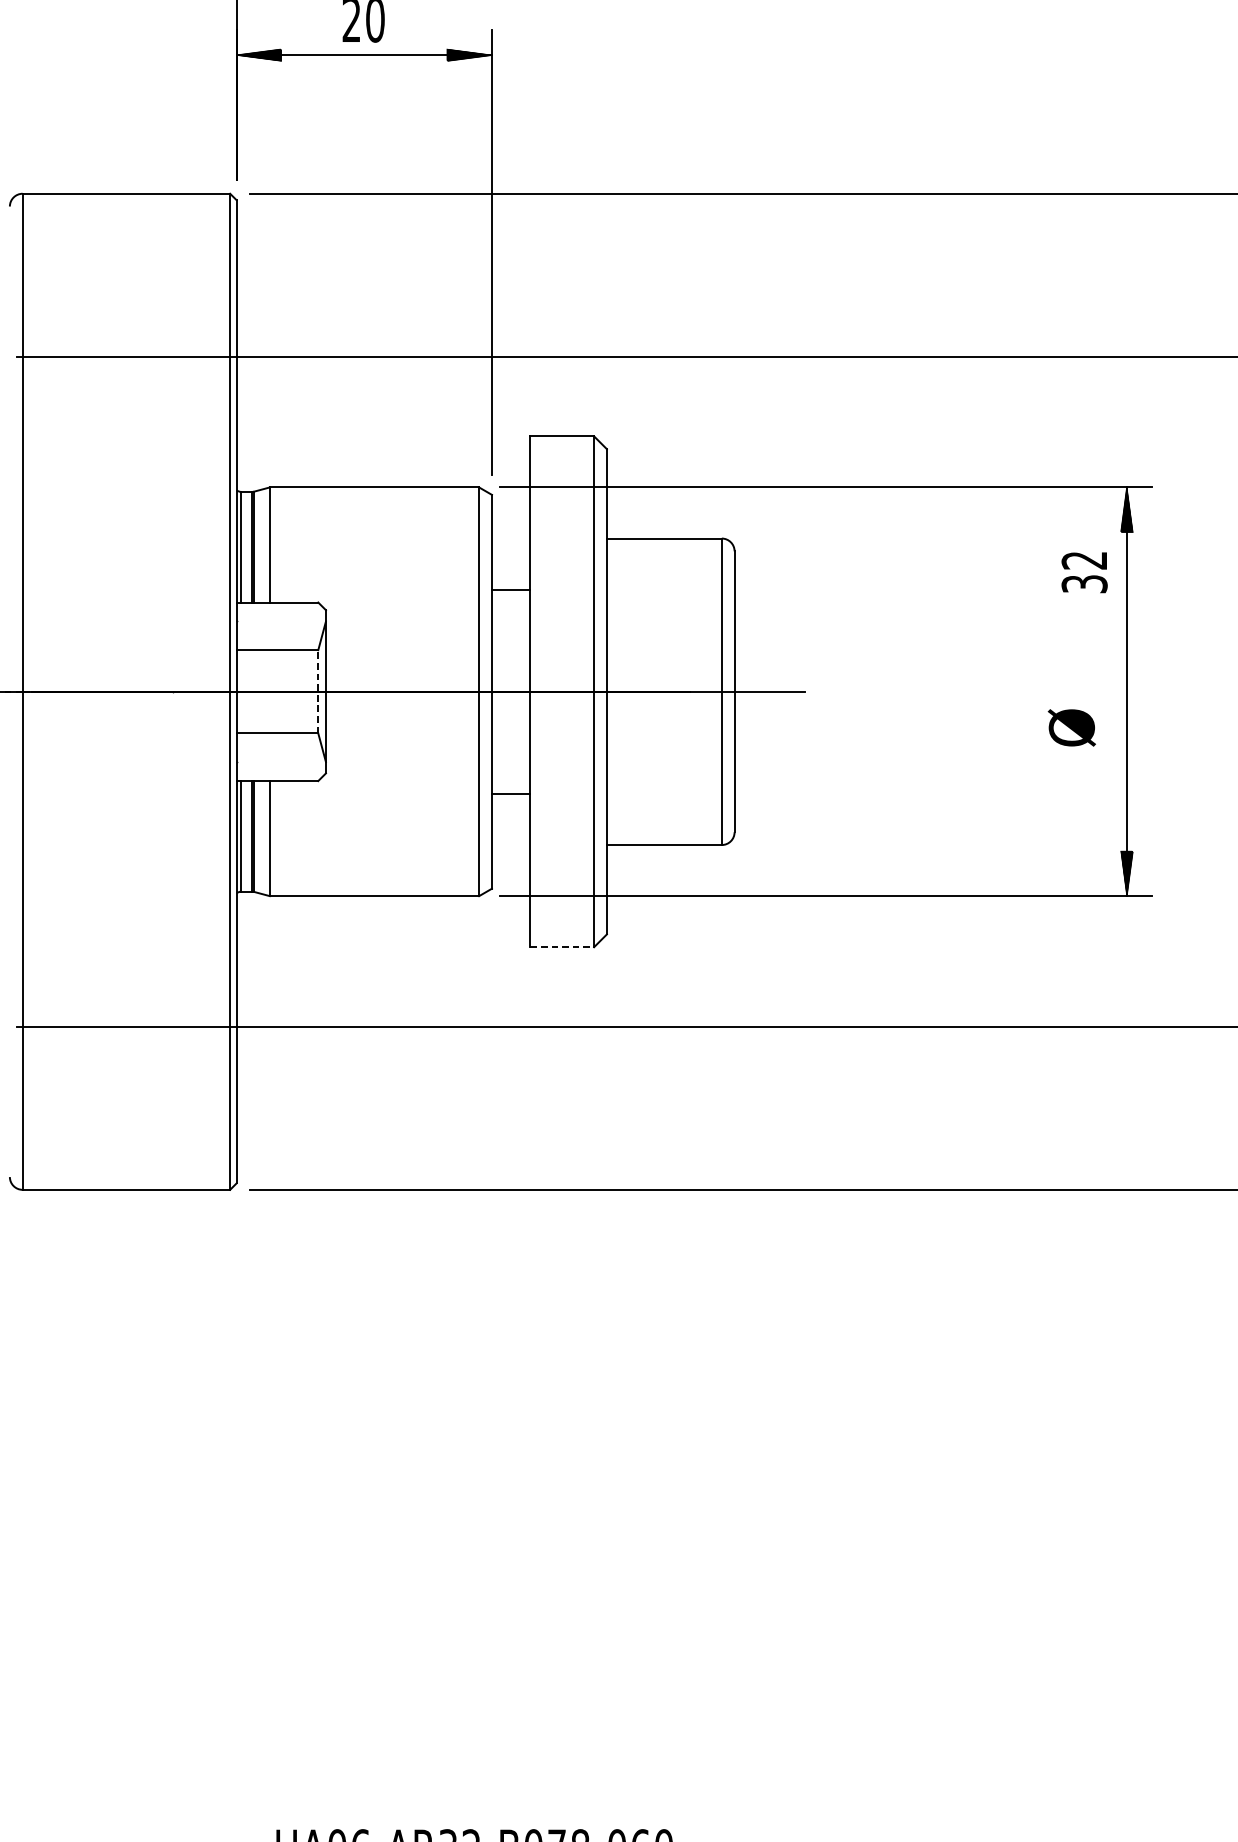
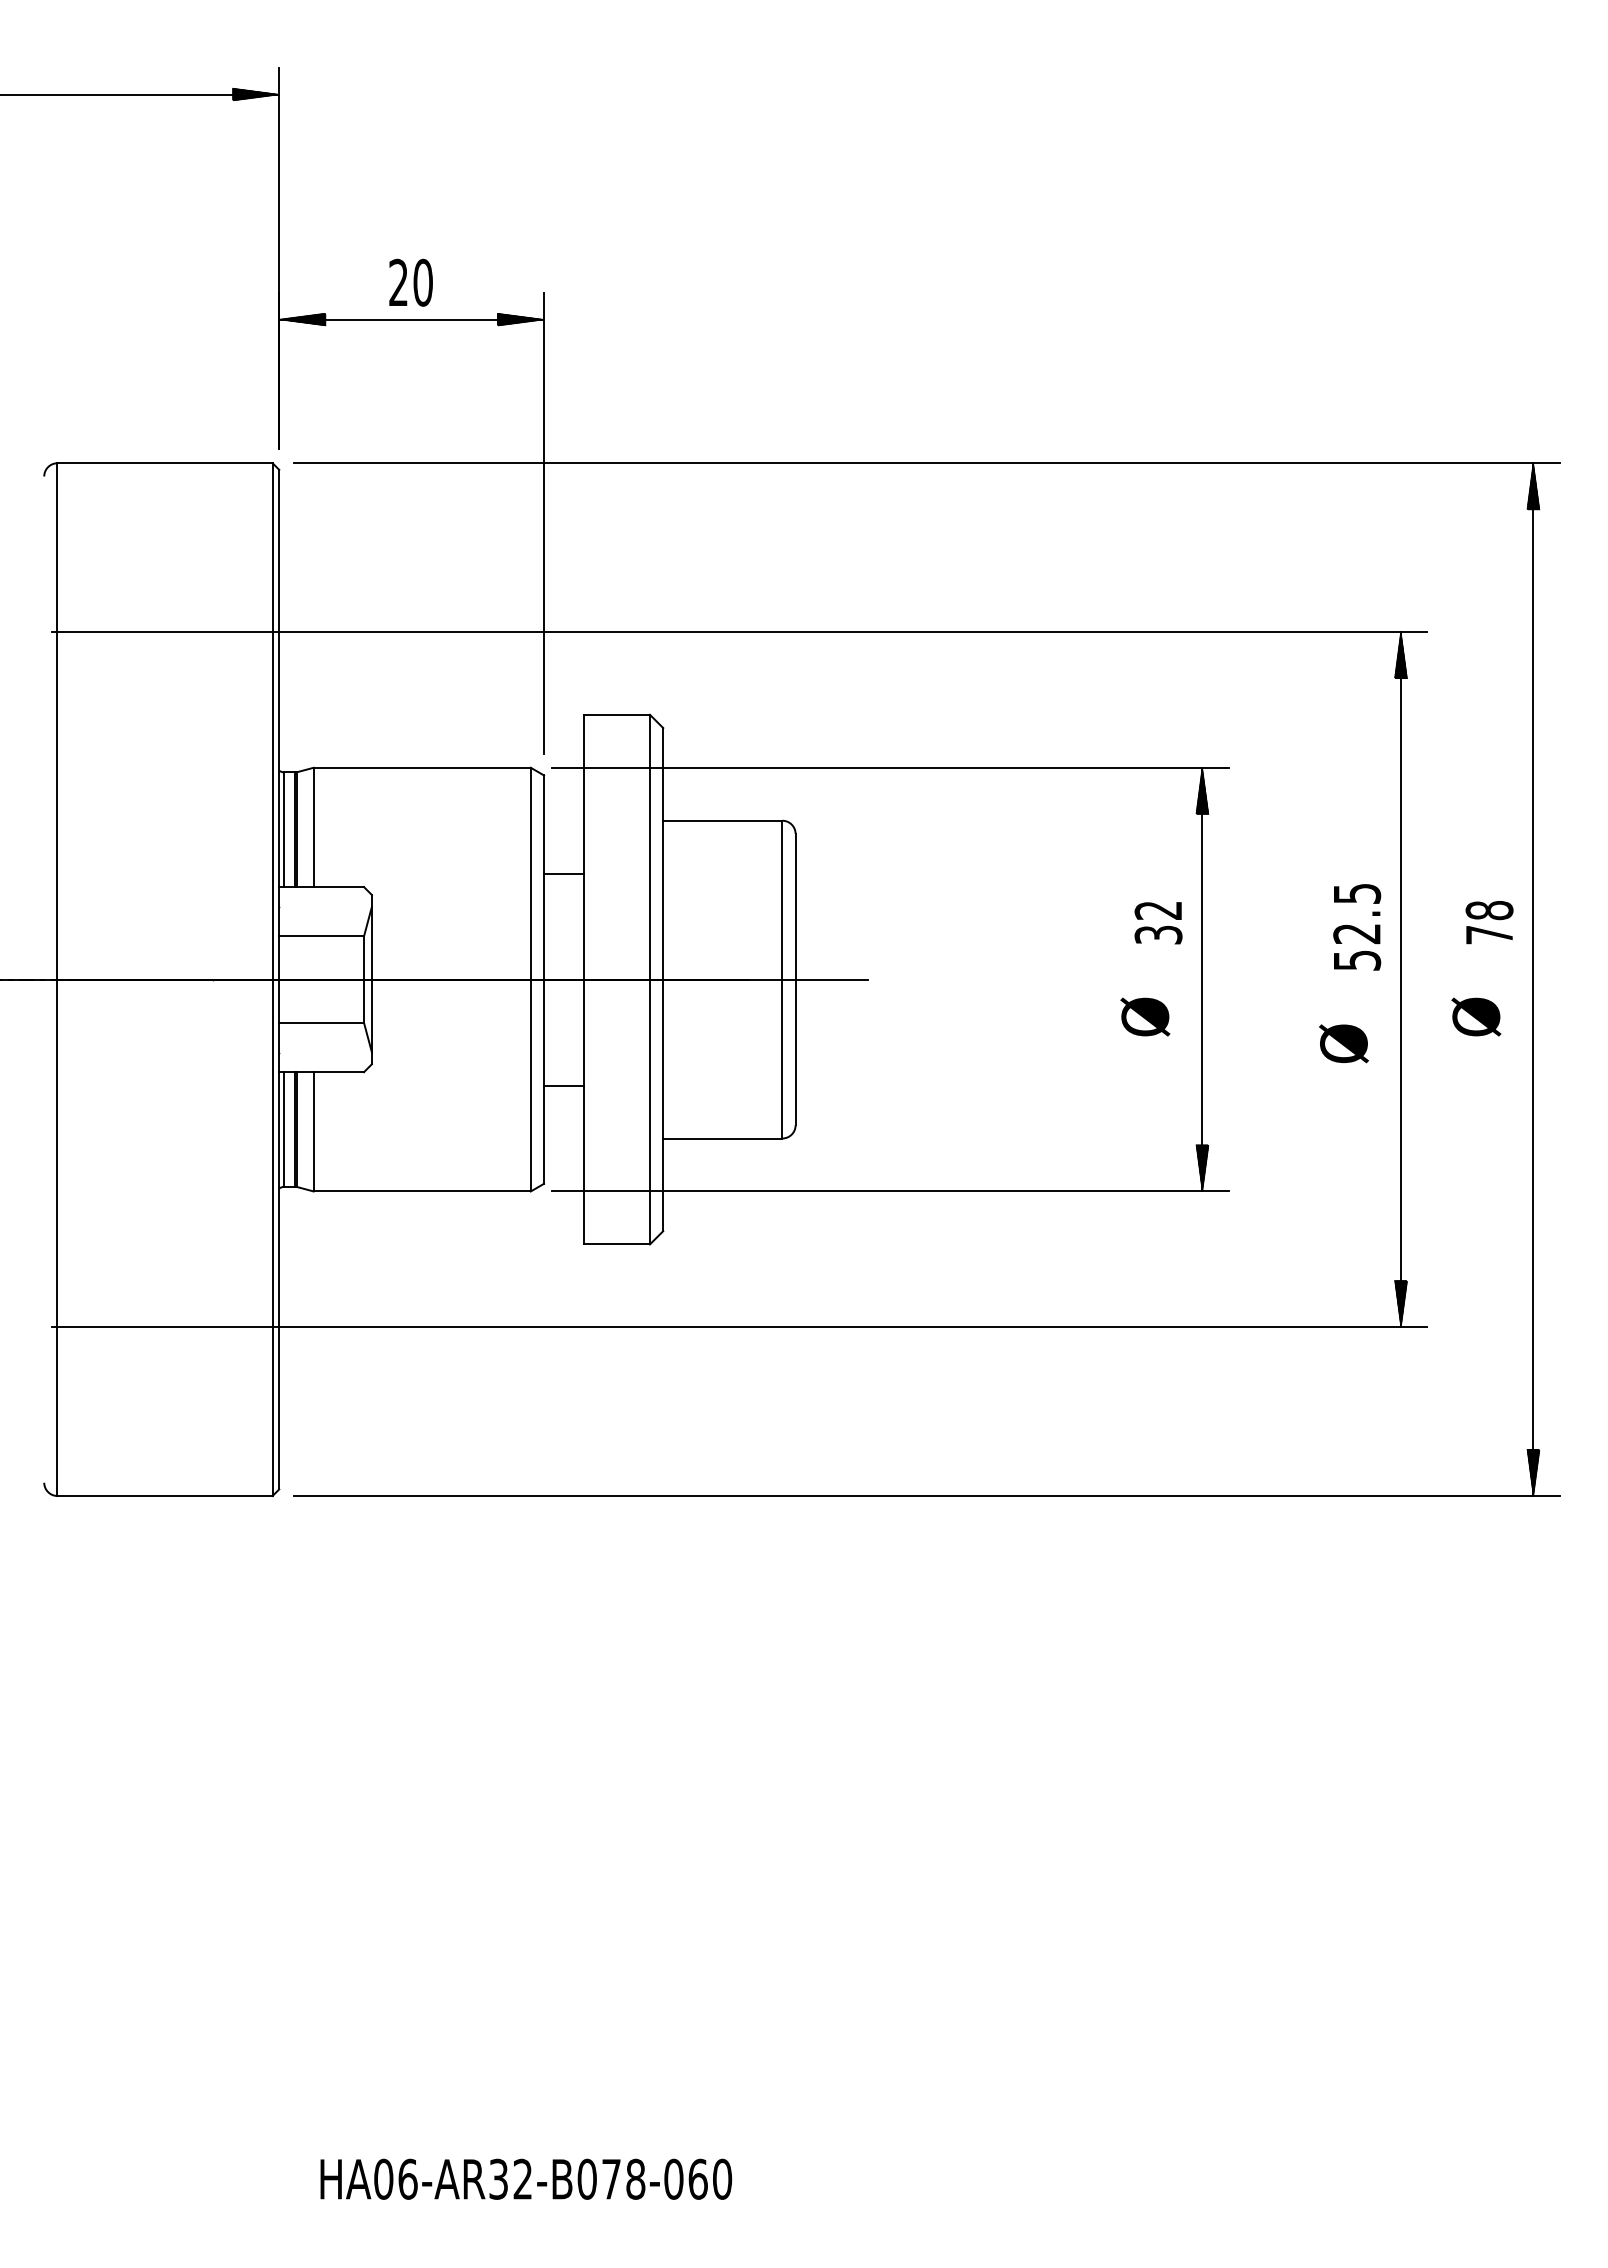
text: (1084, 573) -> (1158, 923), moved
line: (318, 691) -> (364, 979), dashed -> solid
line: (562, 947) -> (617, 1244), dashed -> solid

